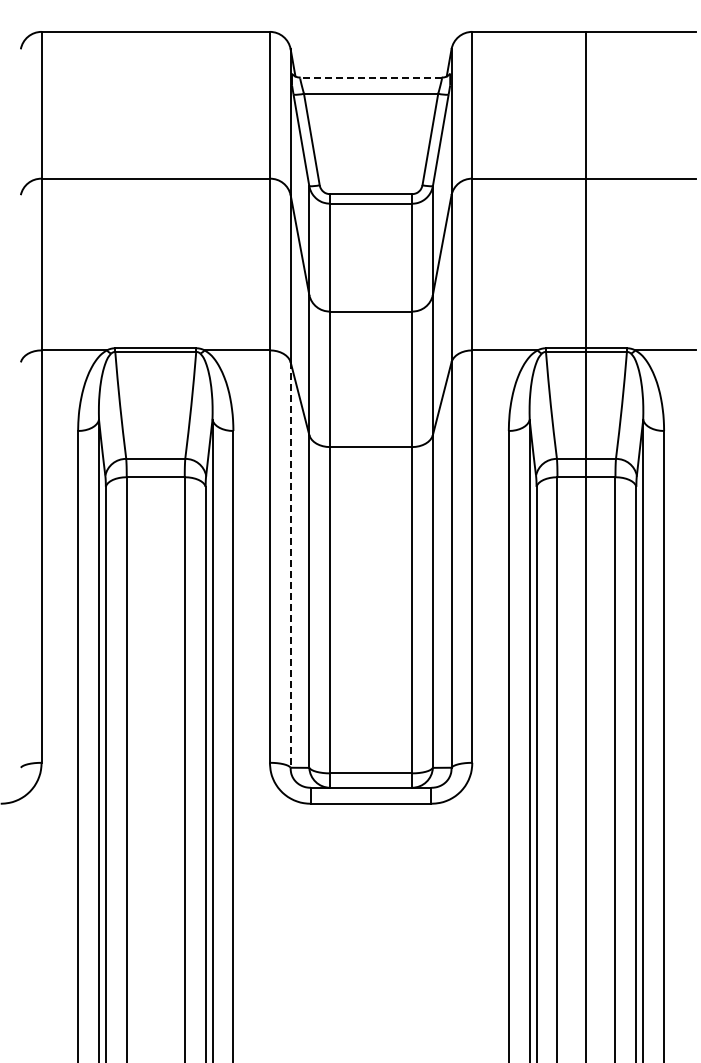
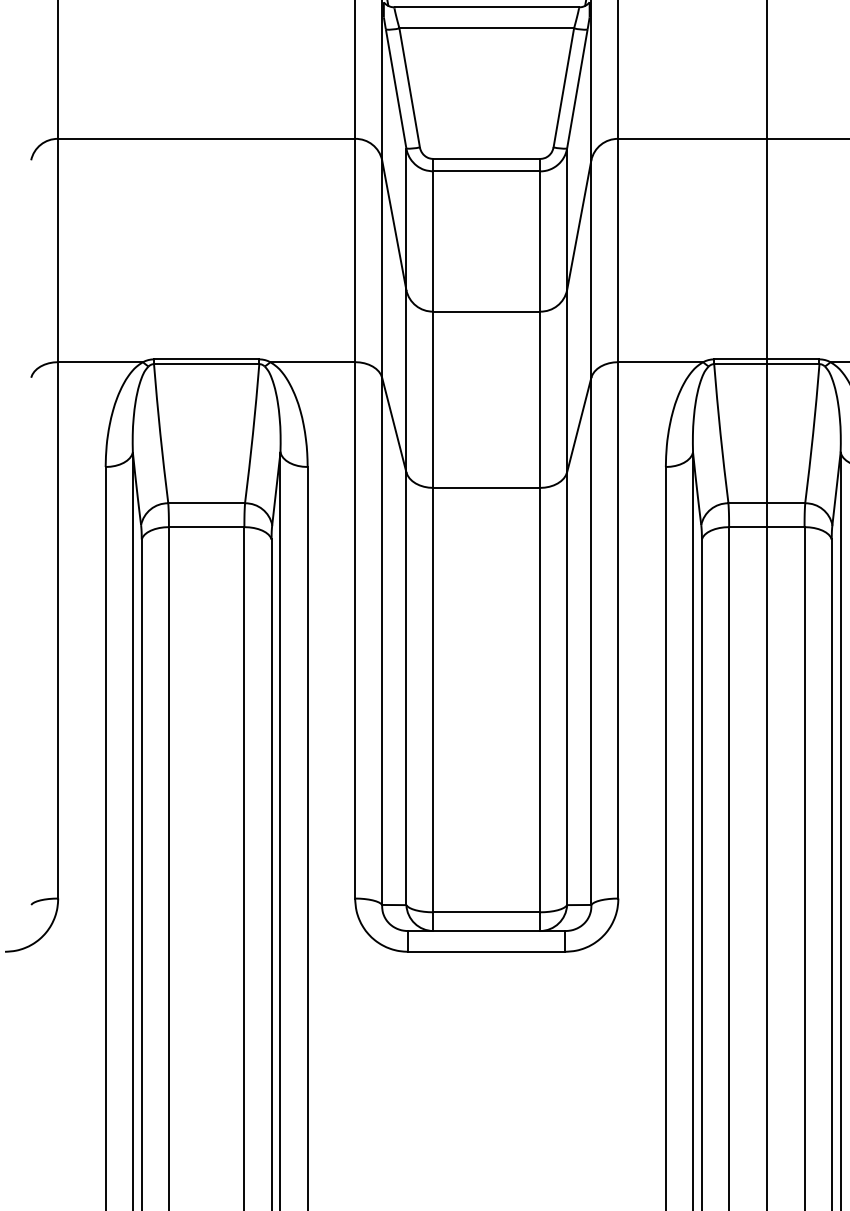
line: (371, 77) -> (487, 7), dashed -> solid
line: (290, 565) -> (381, 641), dashed -> solid

